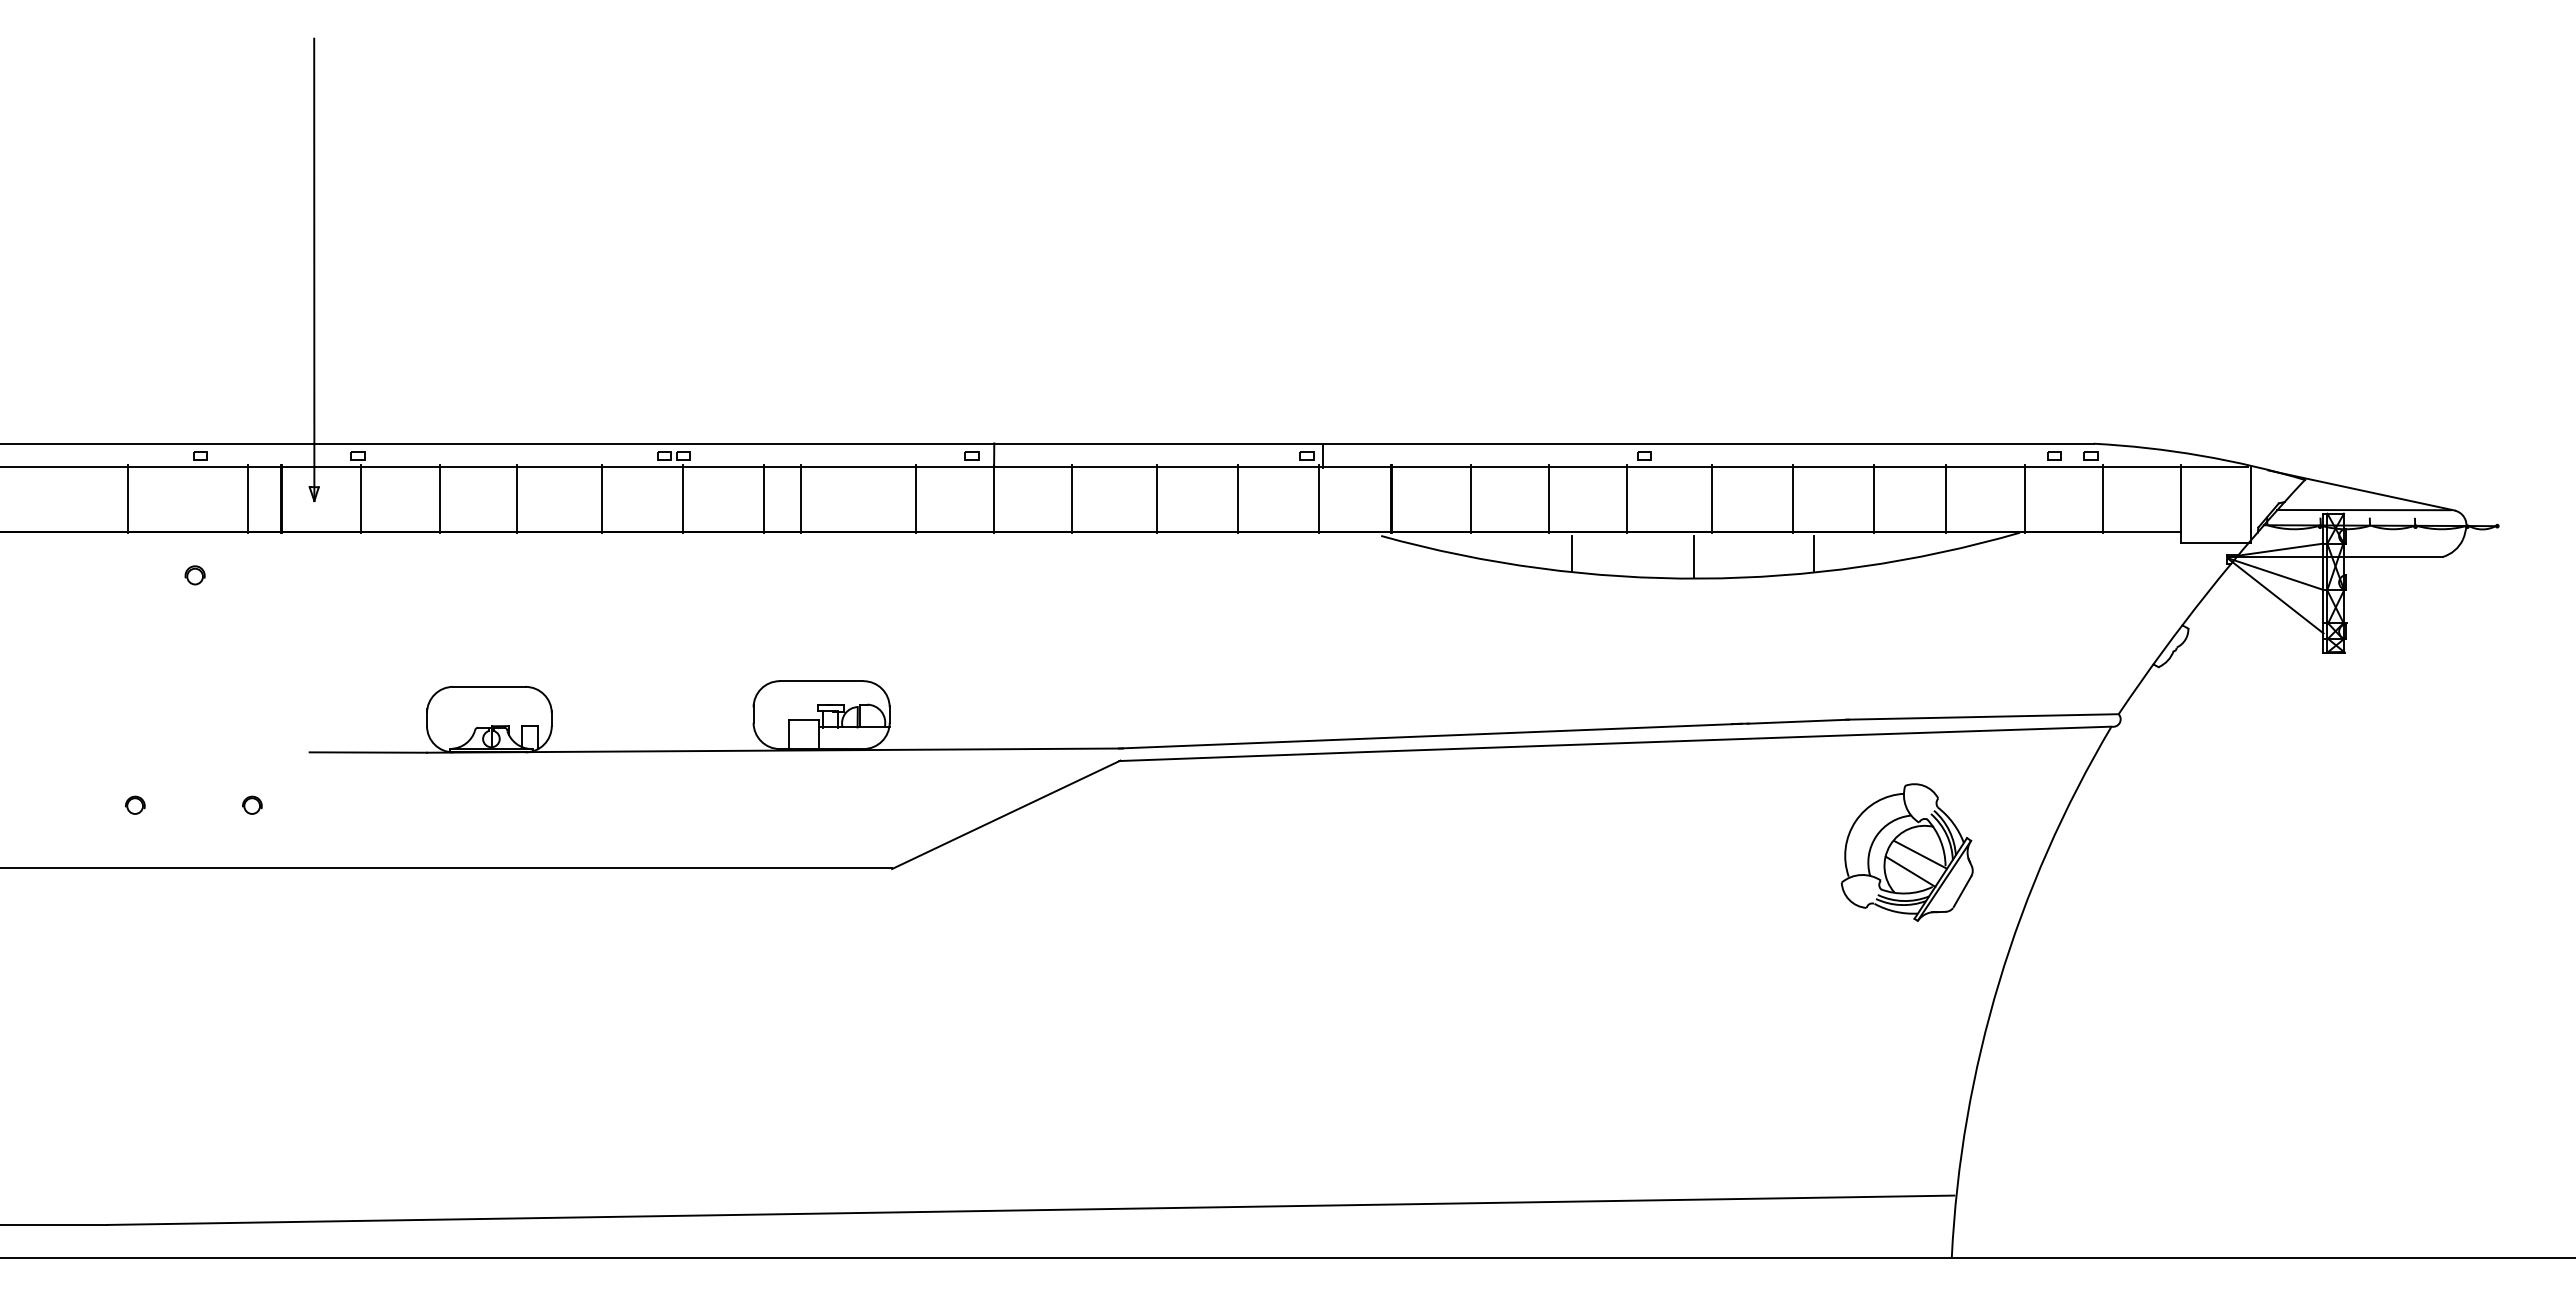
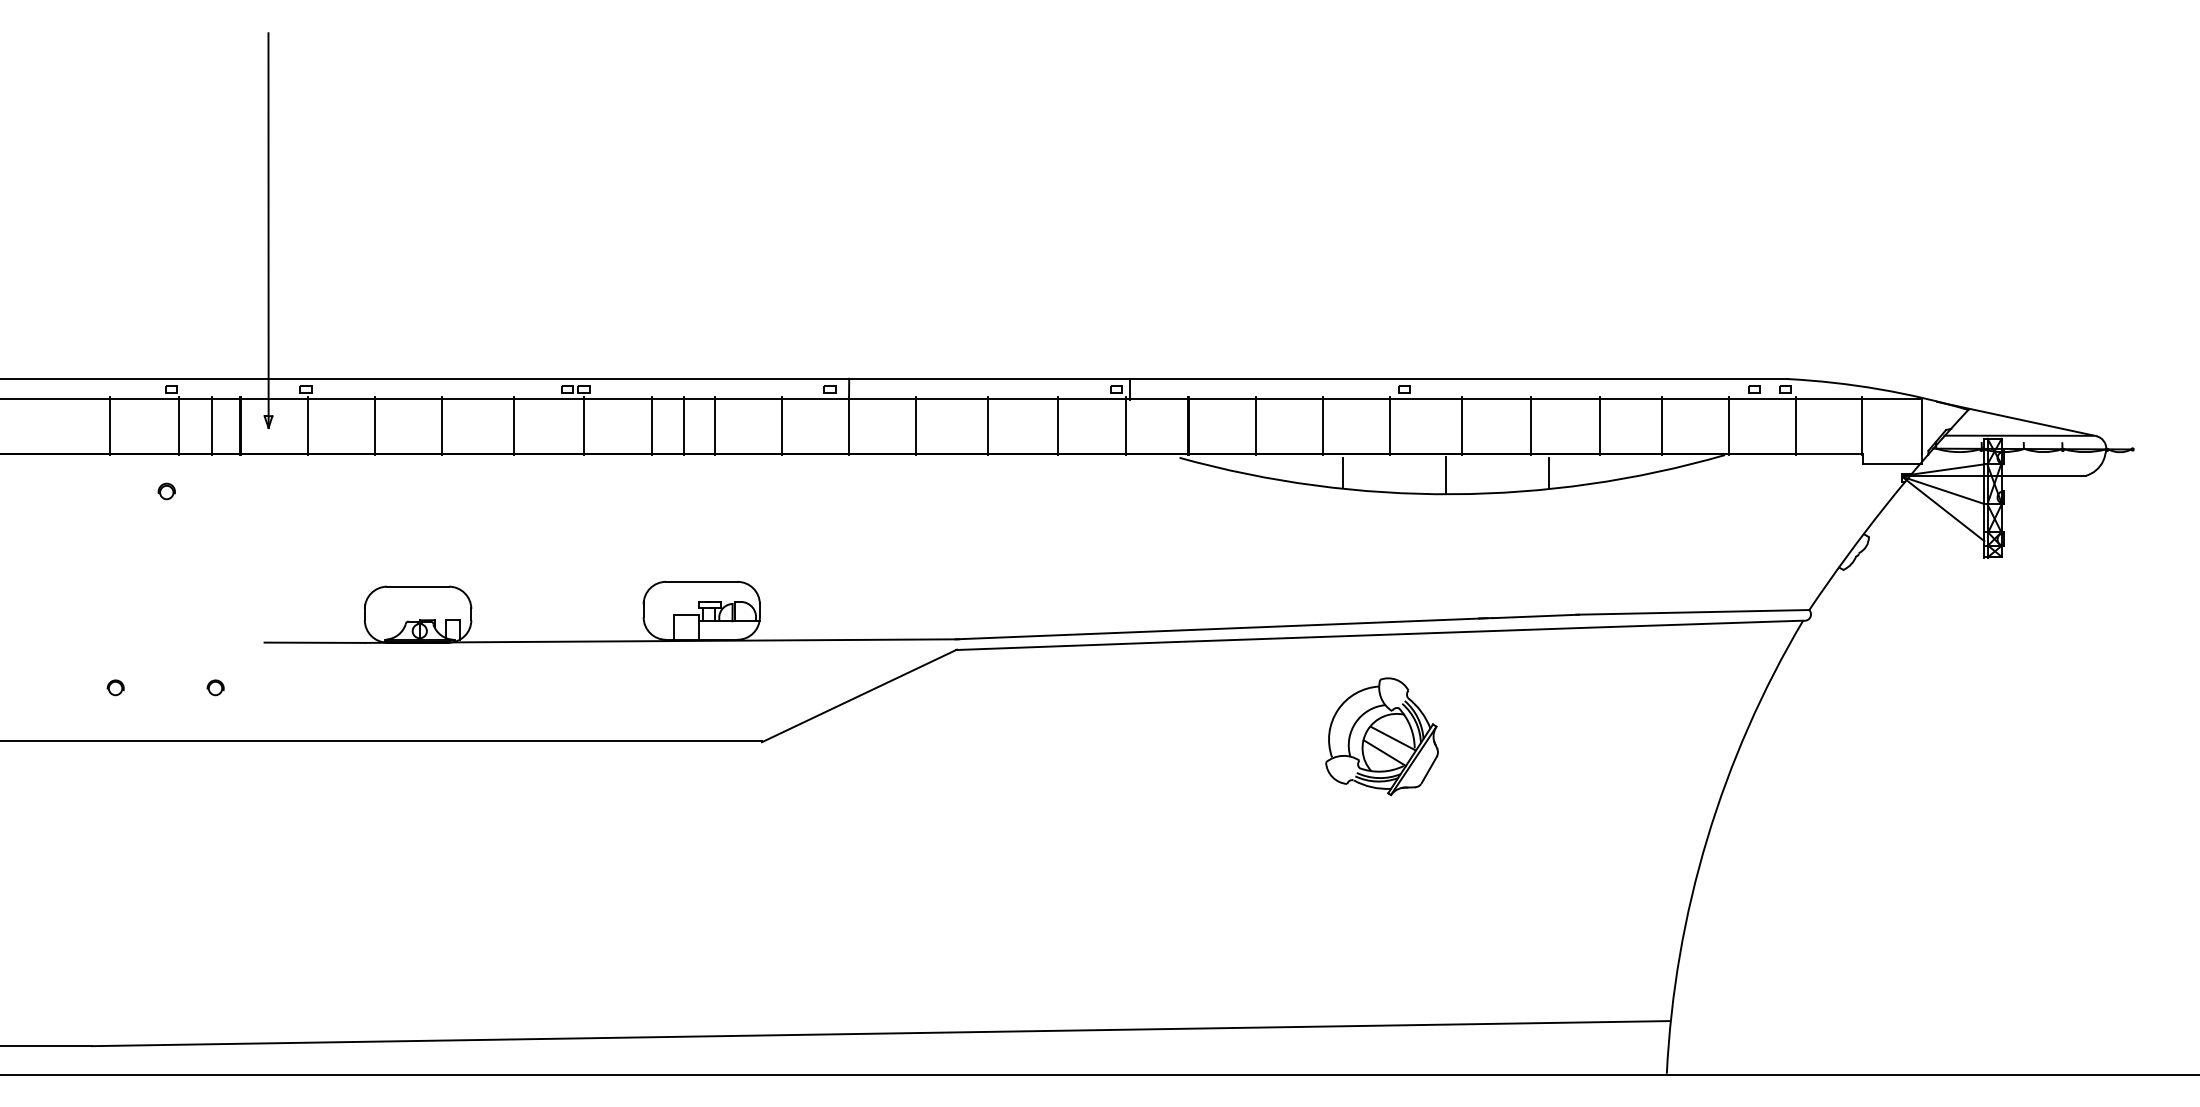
line: (208, 499) -> (178, 426), added
line: (837, 499) -> (715, 426), added
part: (1906, 852) -> (1381, 736), moved

